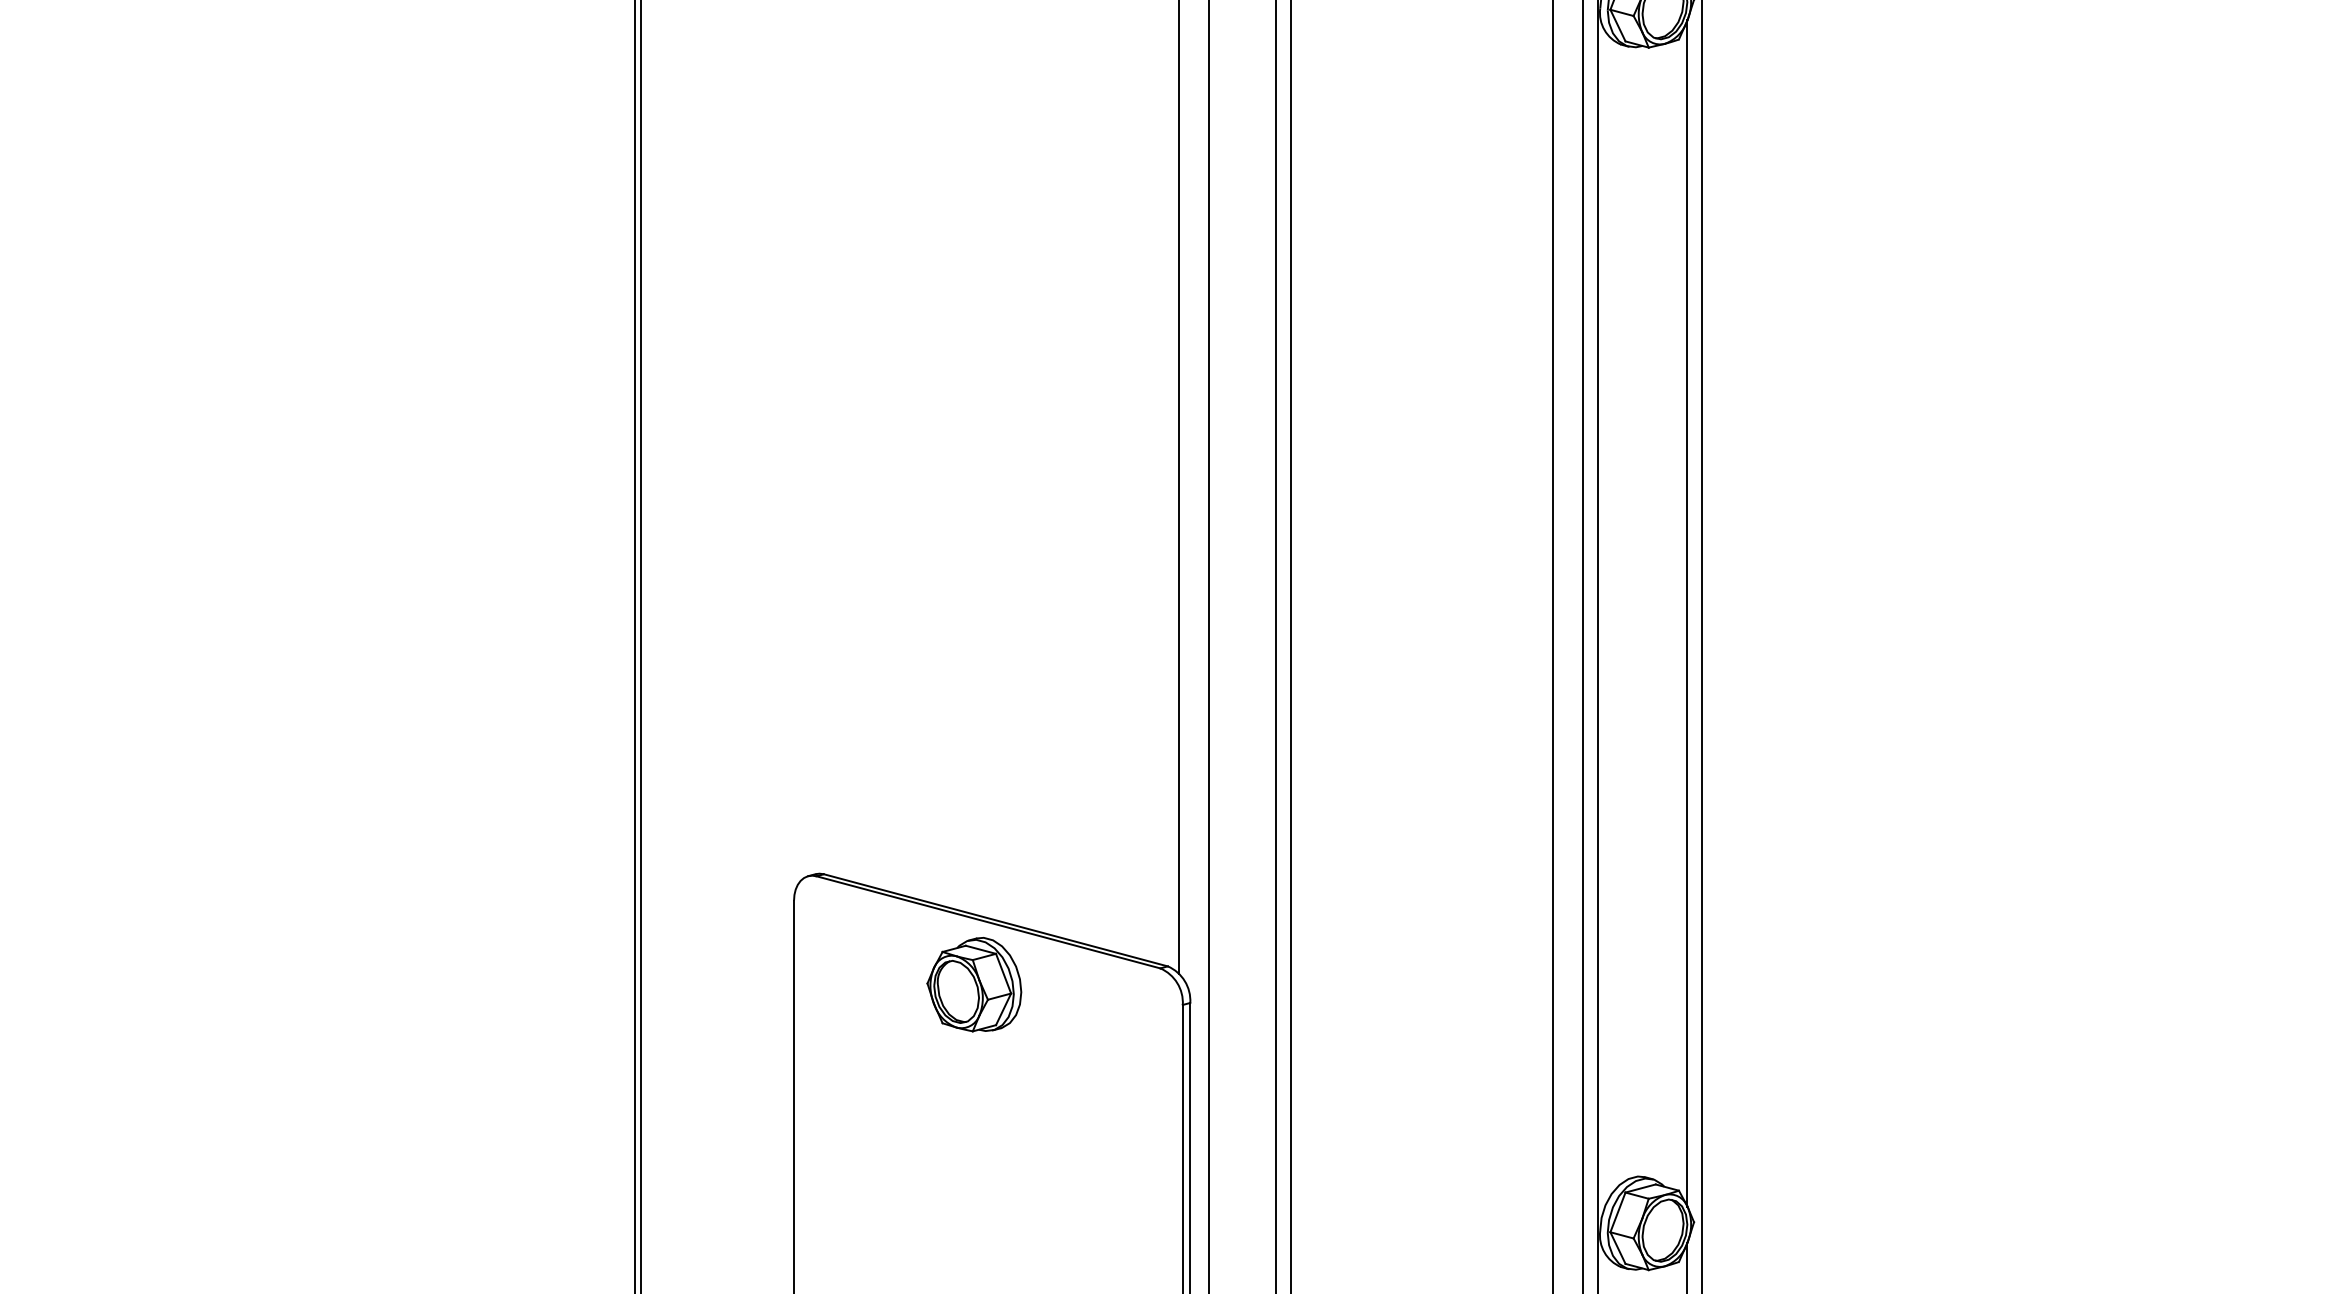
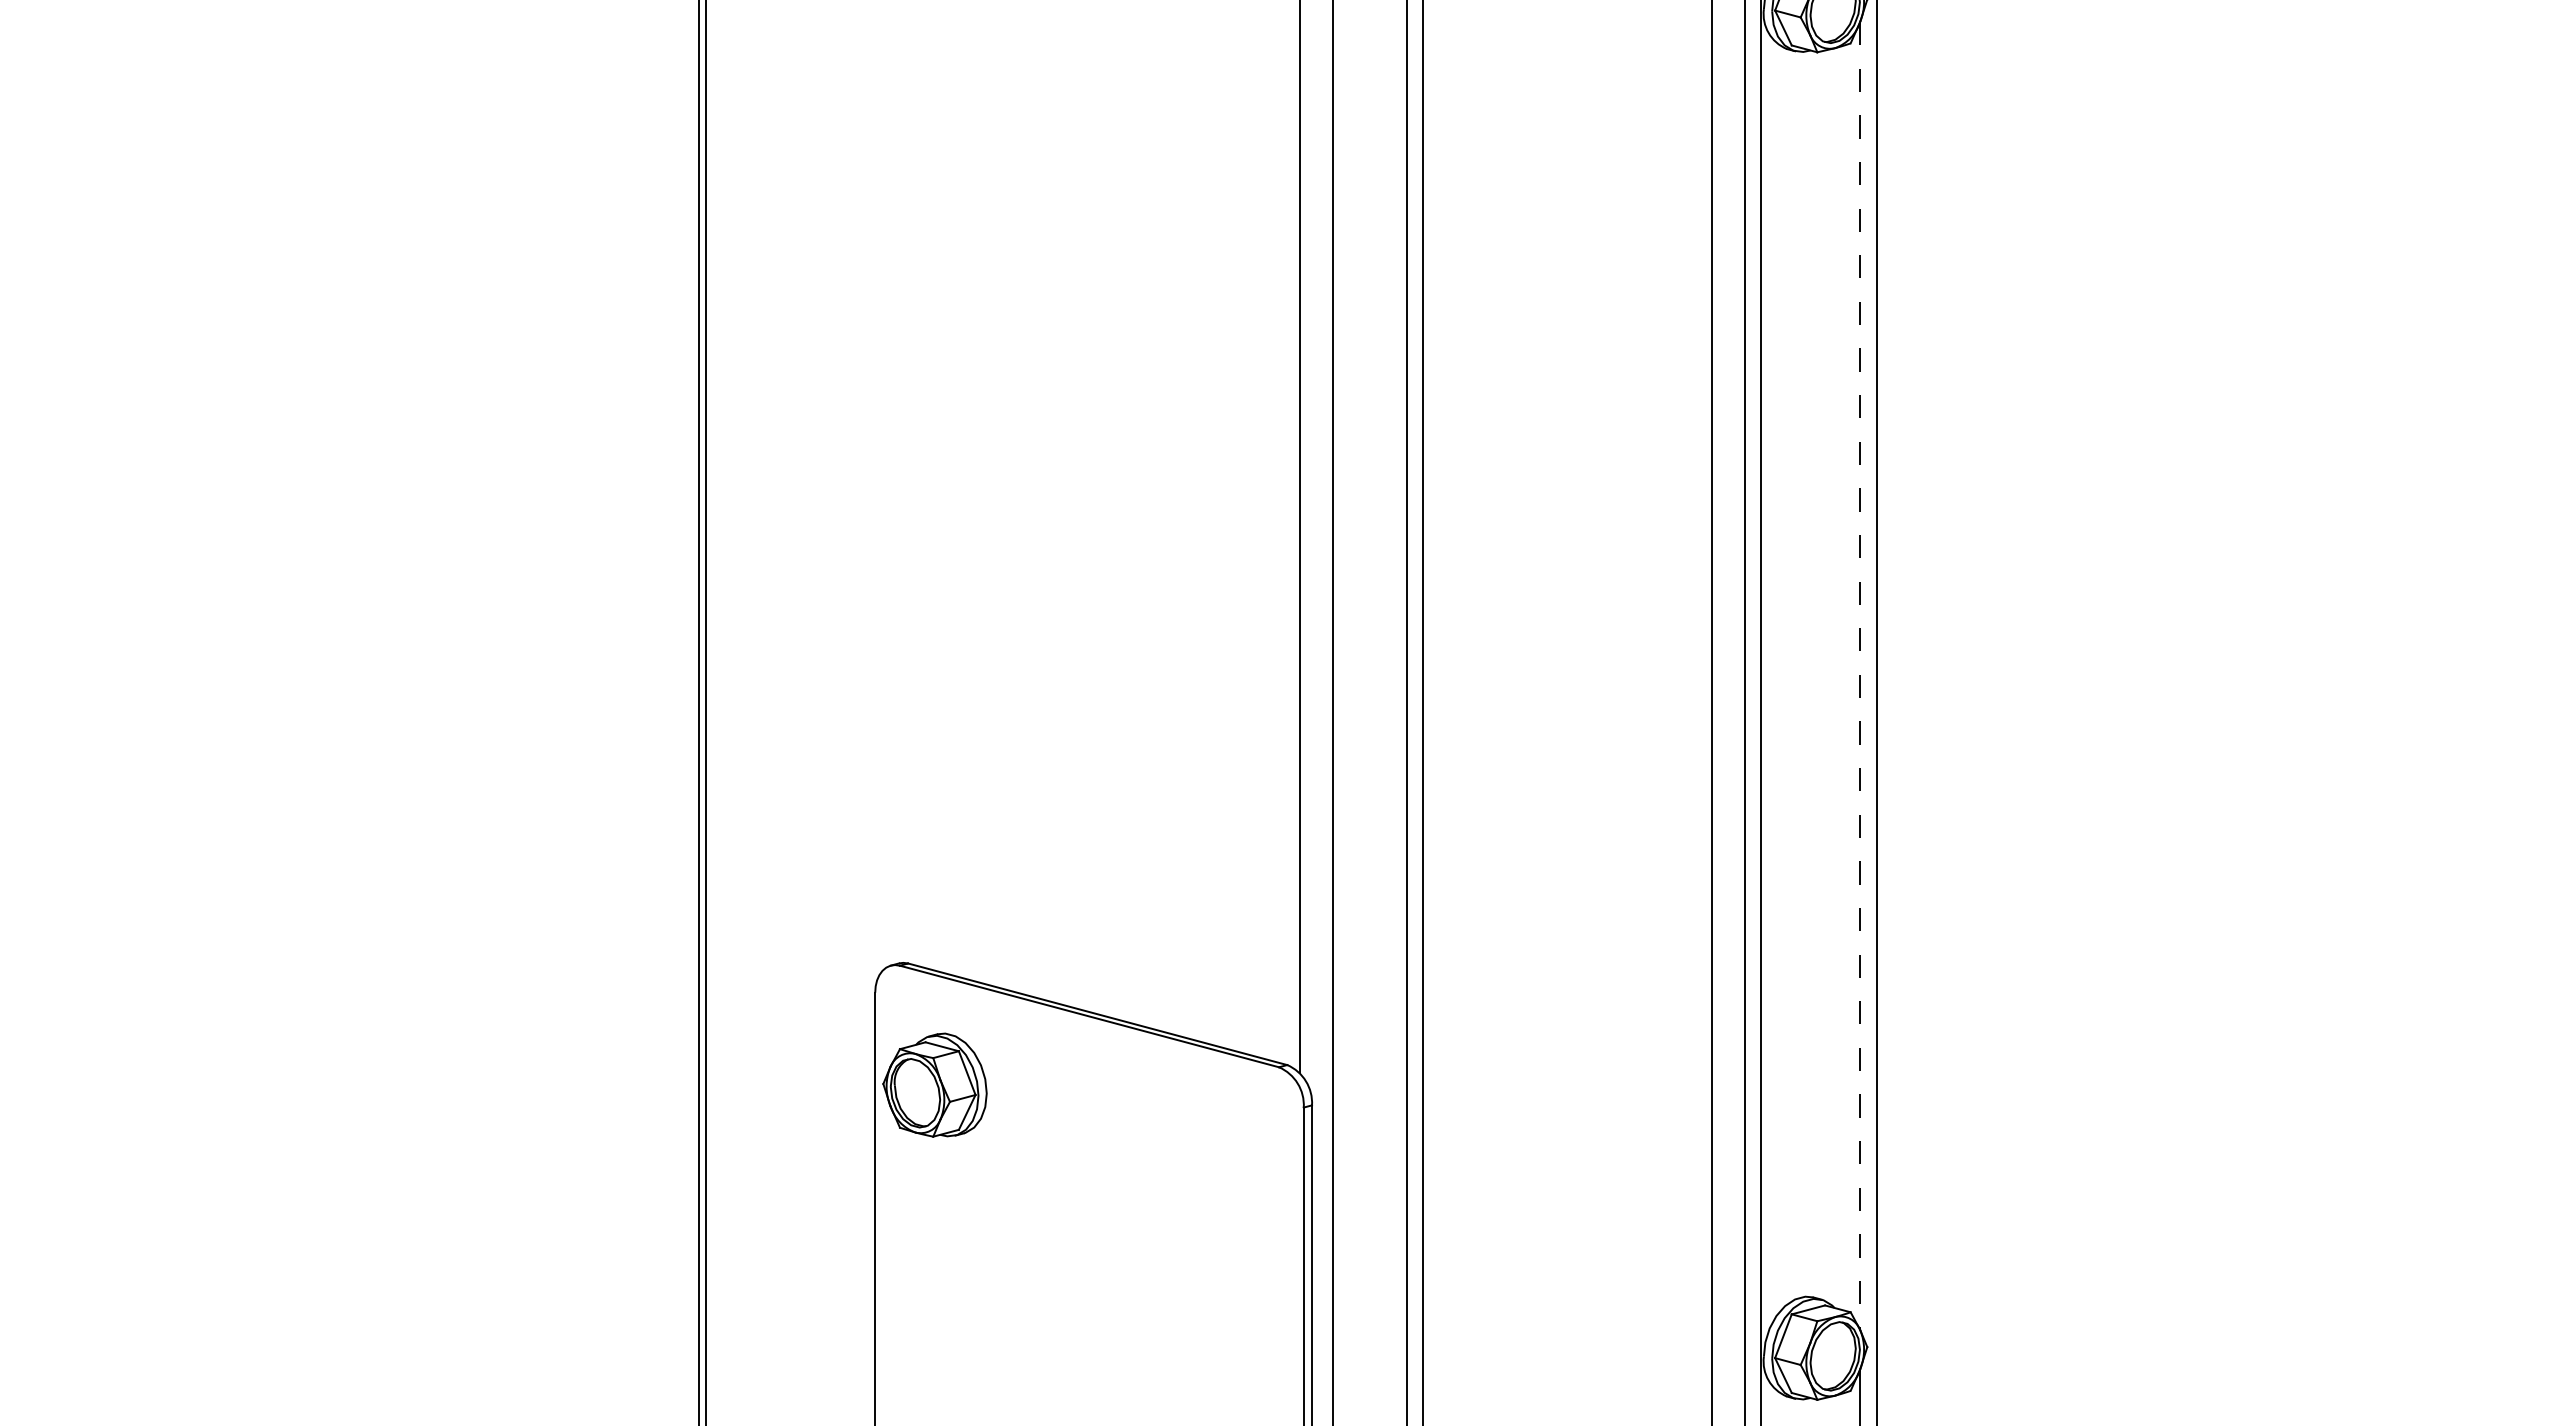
line: (1687, 612) -> (1860, 675), solid -> dashed
part: (973, 984) -> (934, 1084), moved

